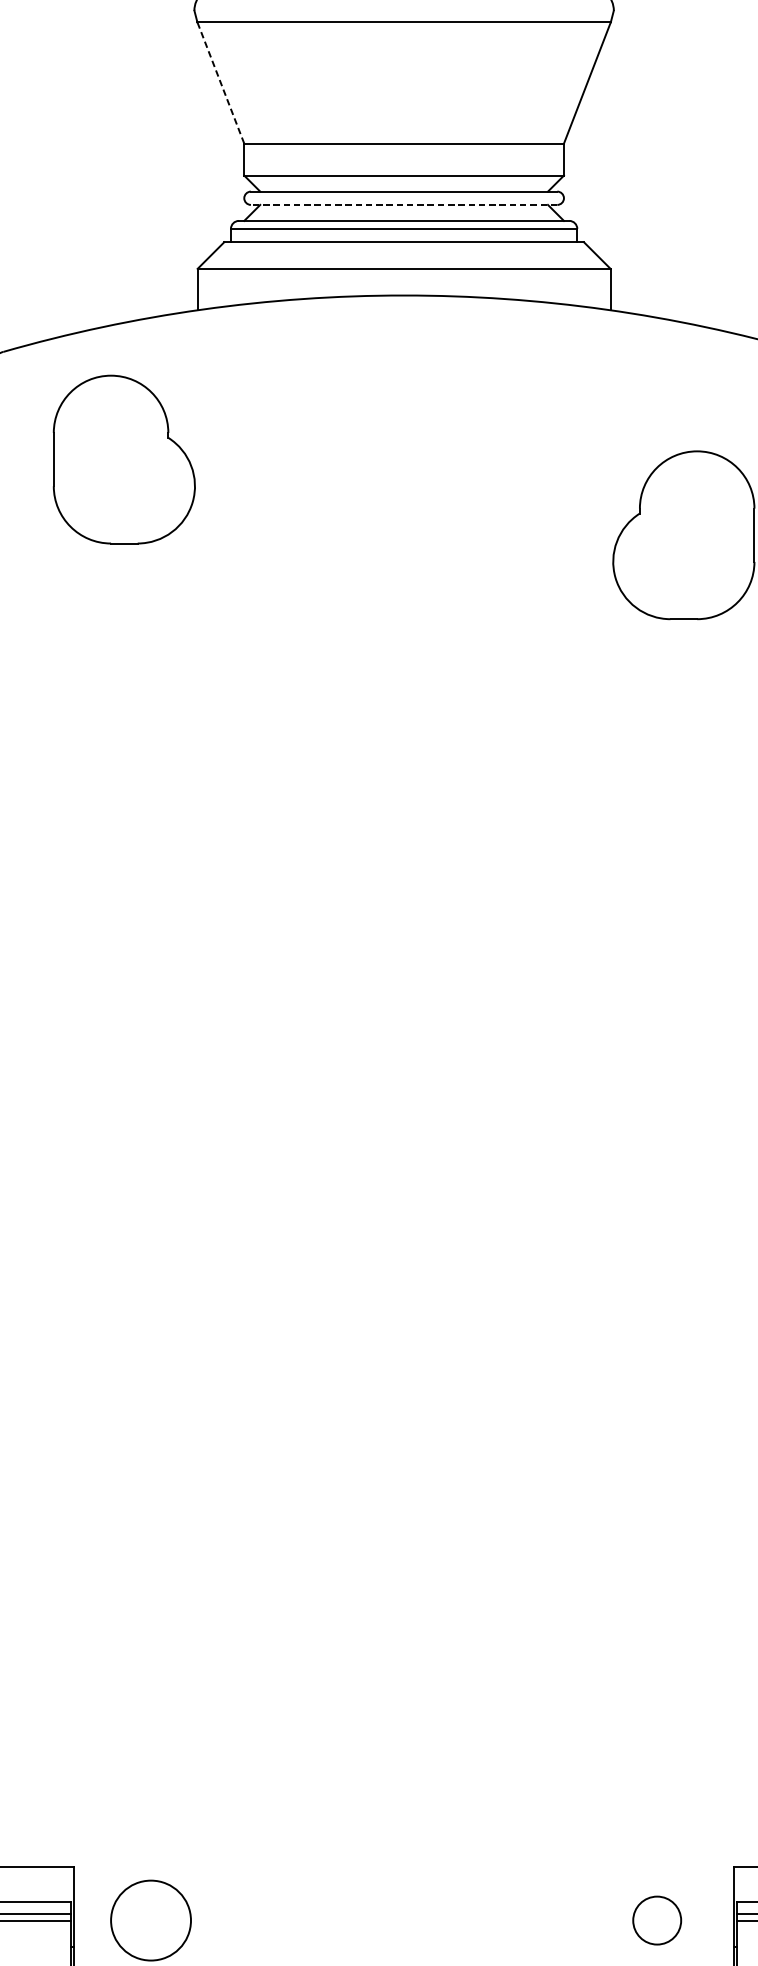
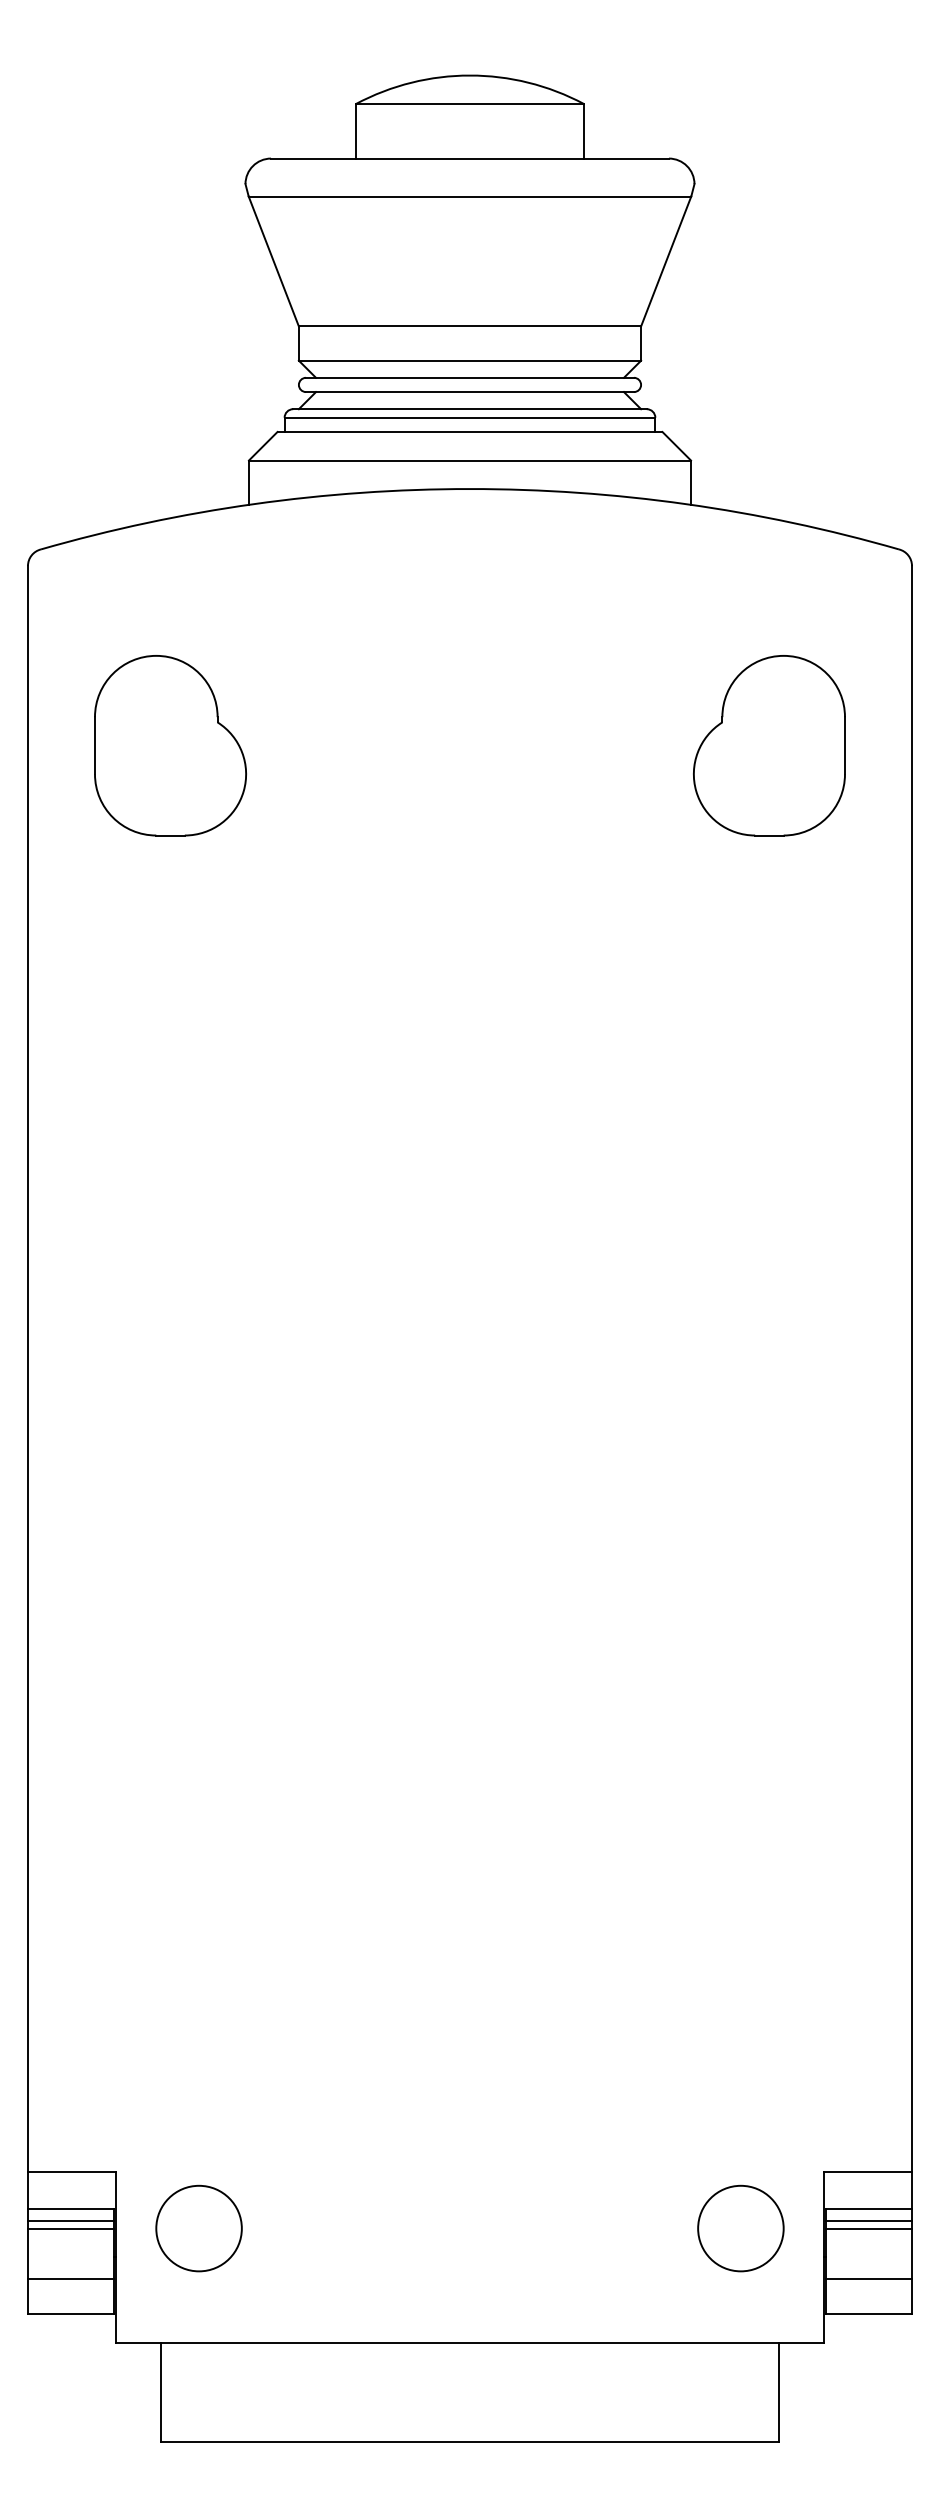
line: (220, 82) -> (273, 261), dashed -> solid
line: (403, 205) -> (469, 392), dashed -> solid
part: (124, 459) -> (170, 745), moved
circle: (656, 1920) -> (740, 2228), size x1.67

